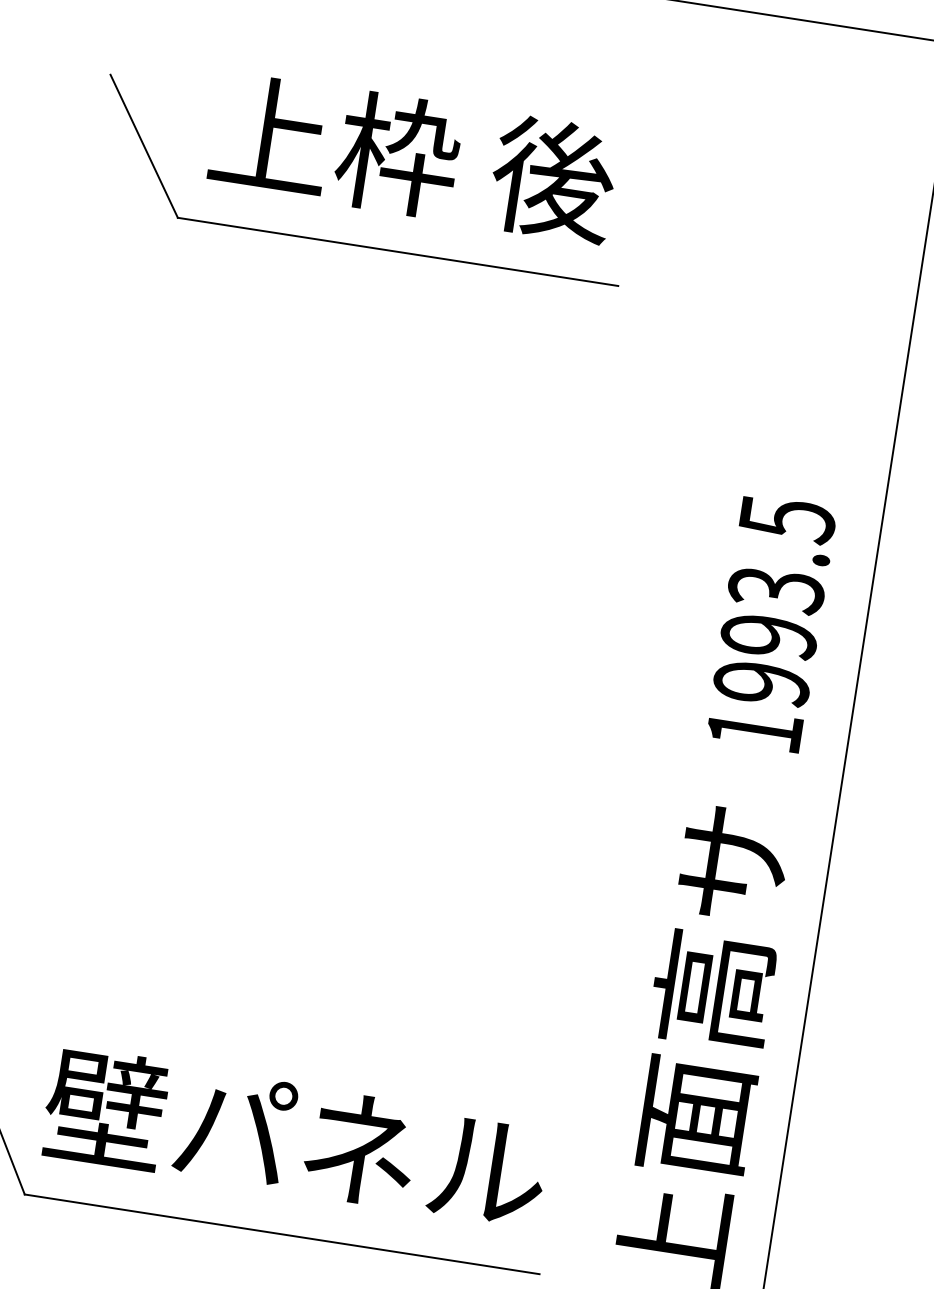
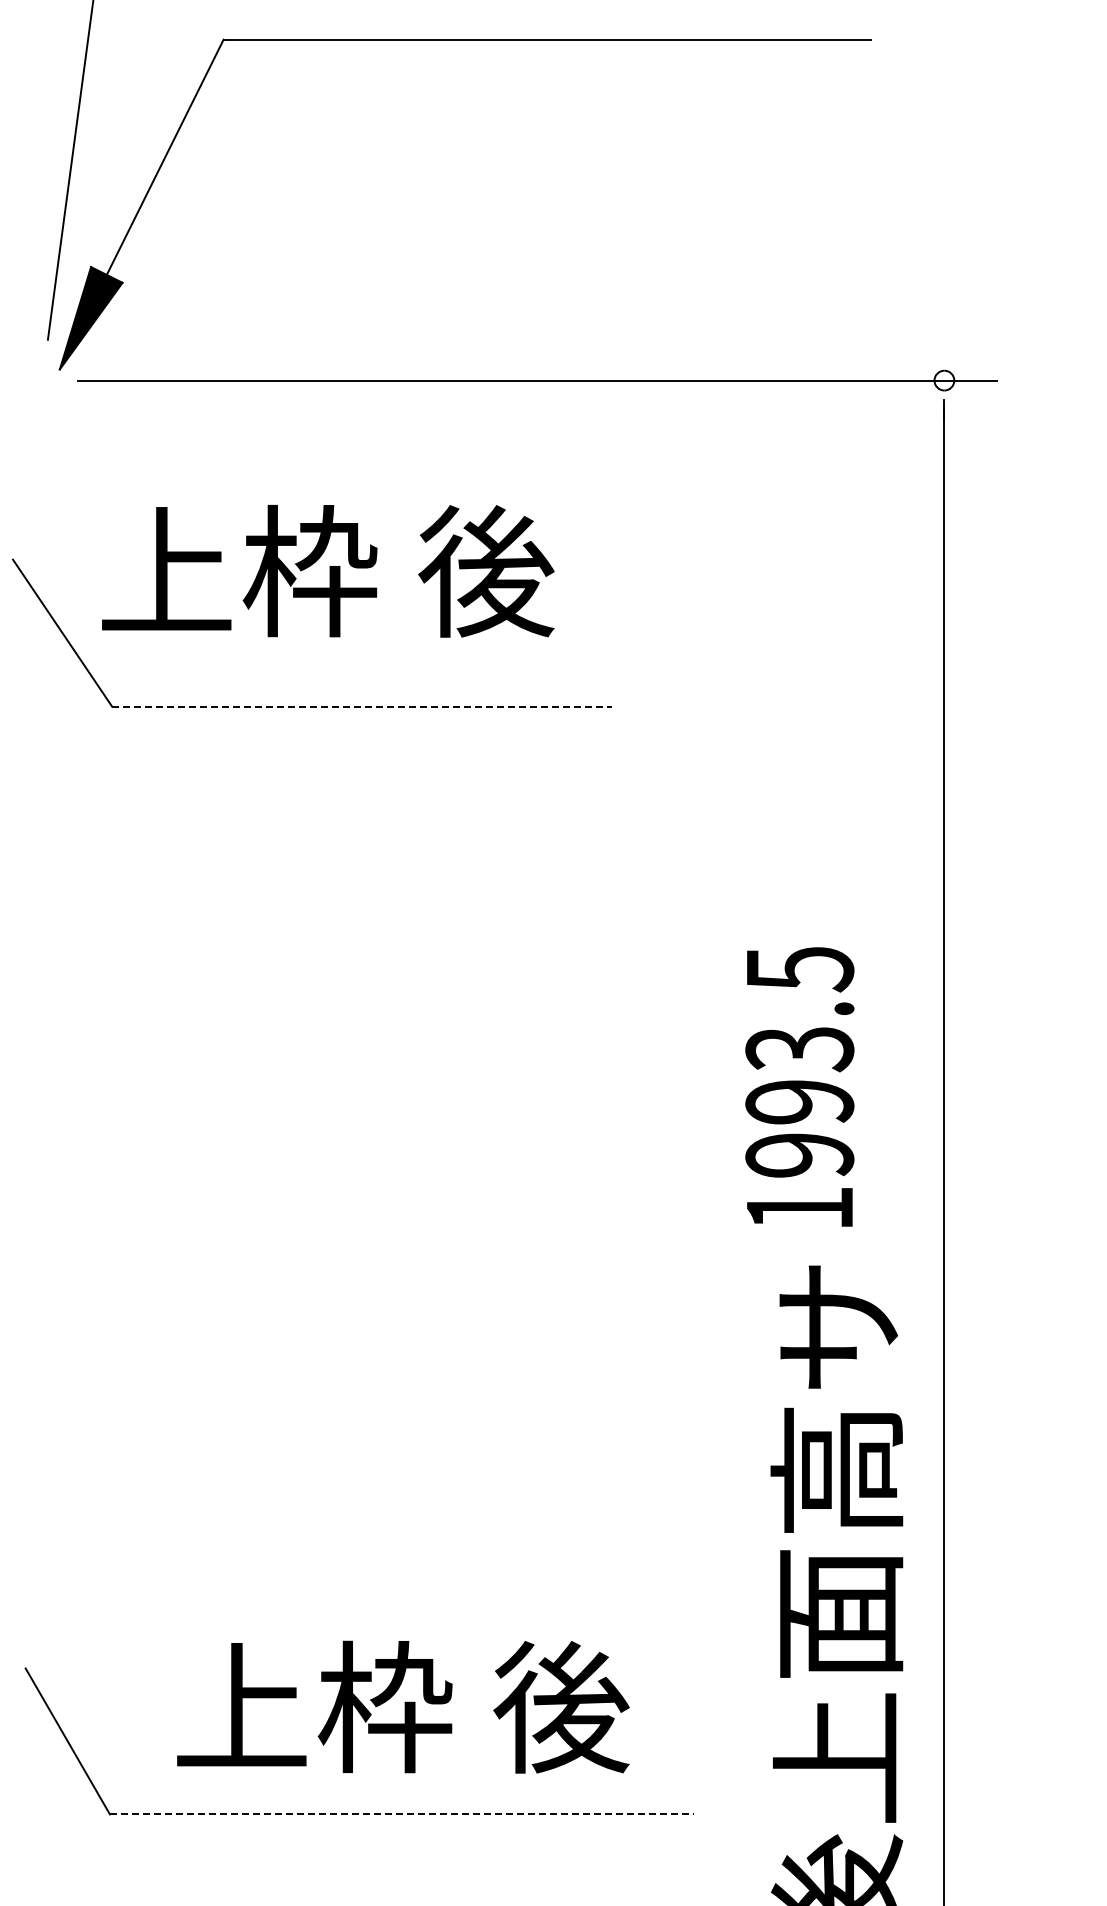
text: (414, 157) -> (328, 571), moved
line: (397, 251) -> (361, 706), solid -> dashed
text: (771, 622) -> (799, 1086), moved
text: (295, 1138) -> (400, 1706), 壁パネル -> 上枠 後
line: (281, 1234) -> (401, 1814), solid -> dashed

